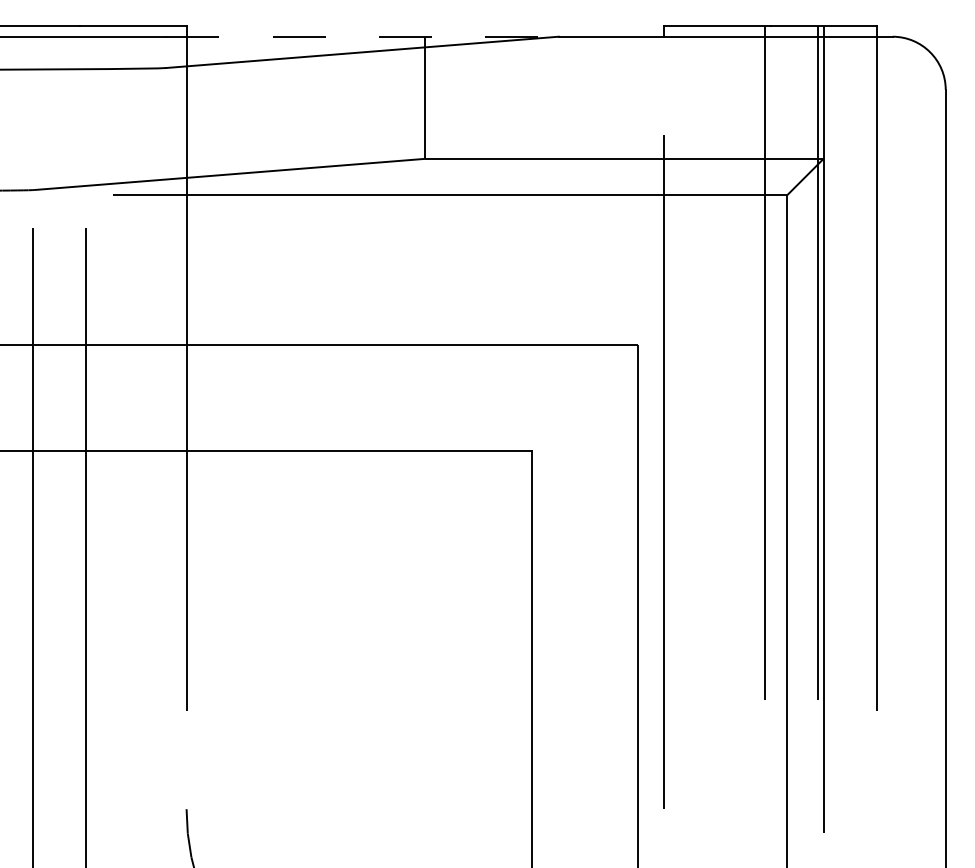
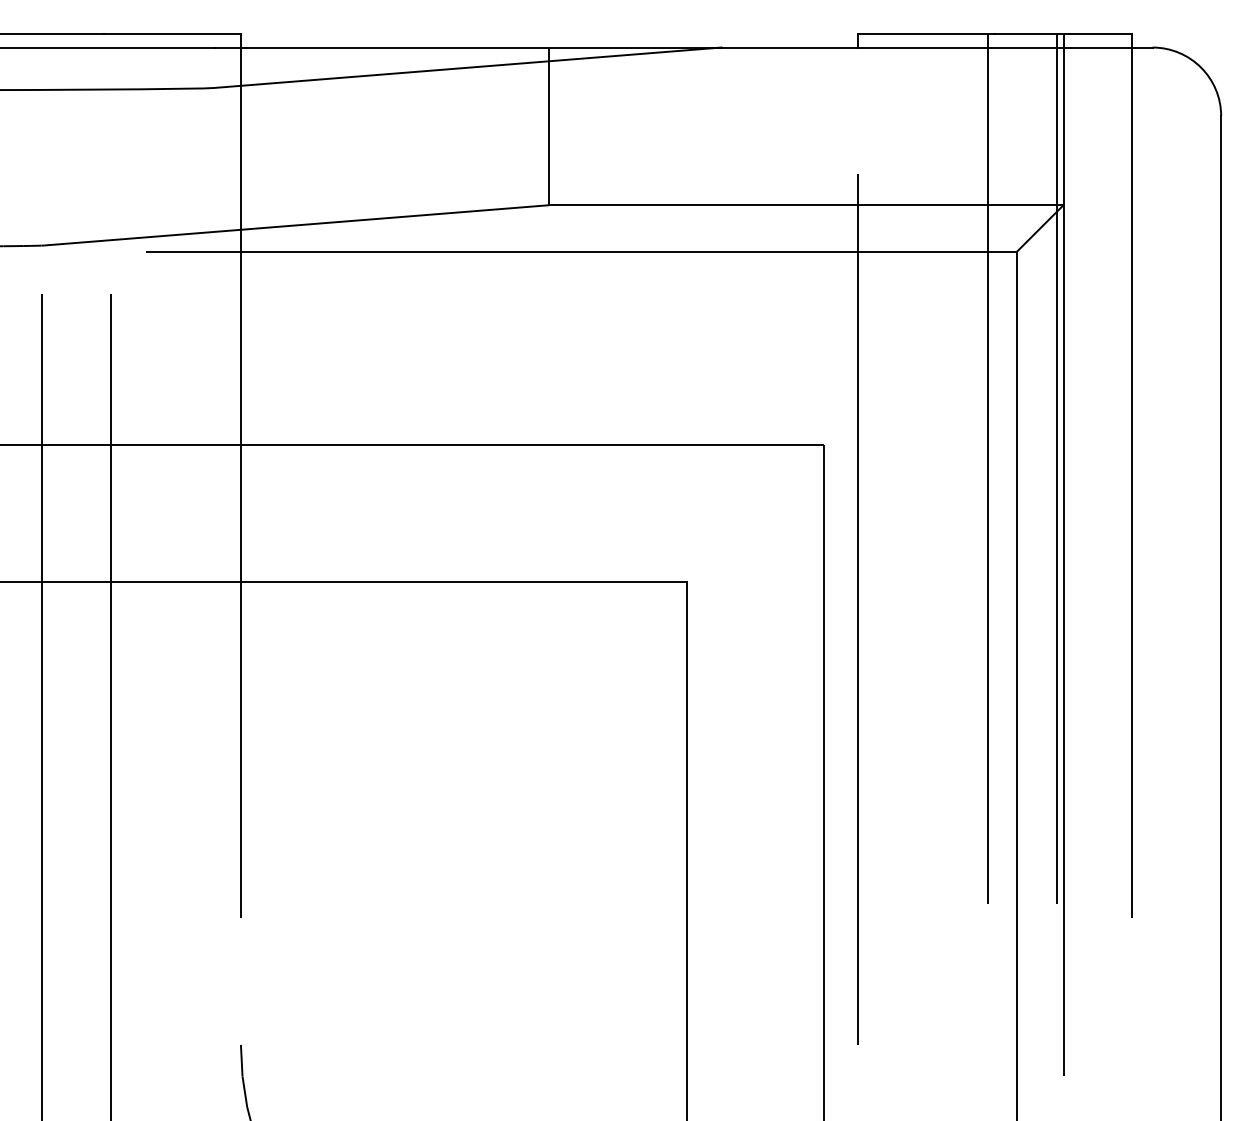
line: (363, 36) -> (469, 47), dashed -> solid

